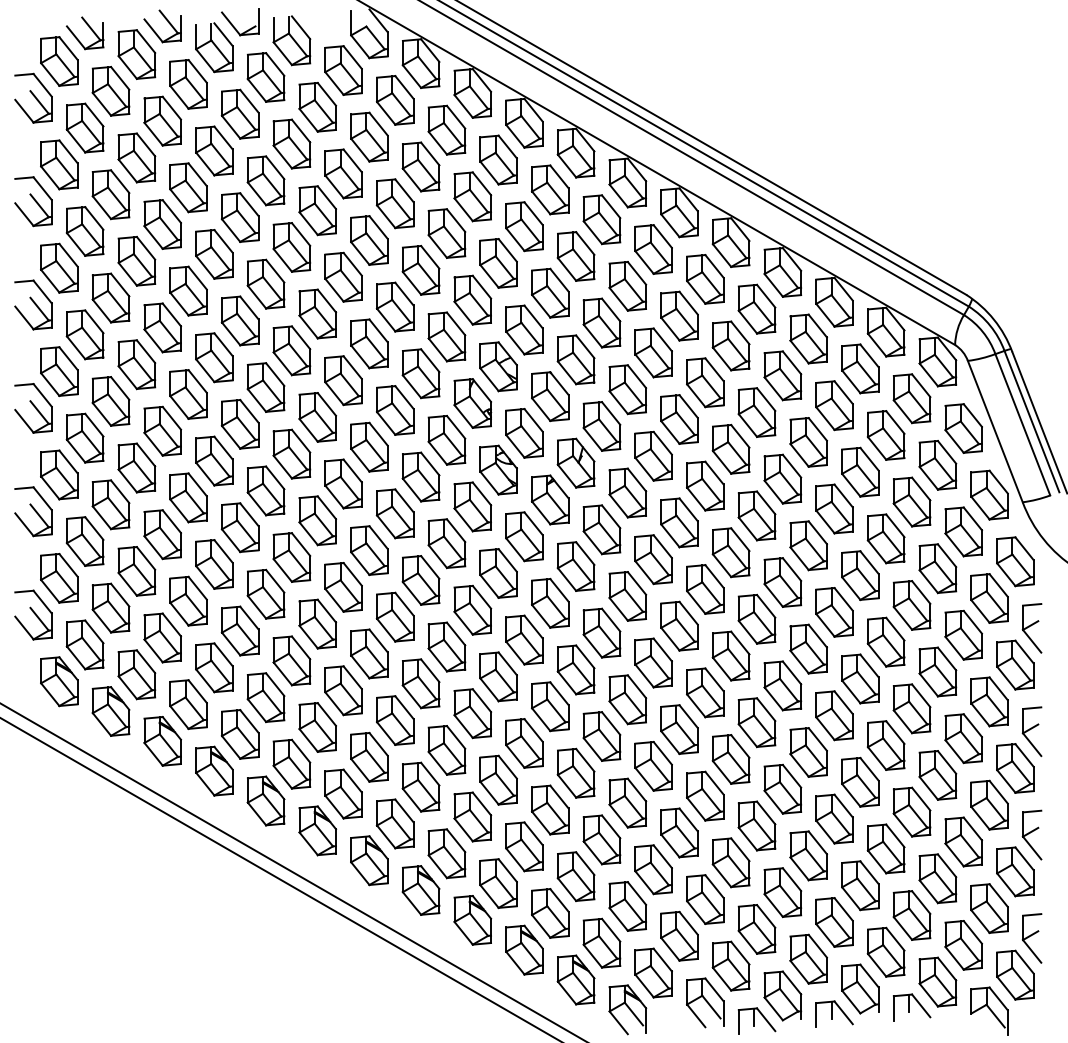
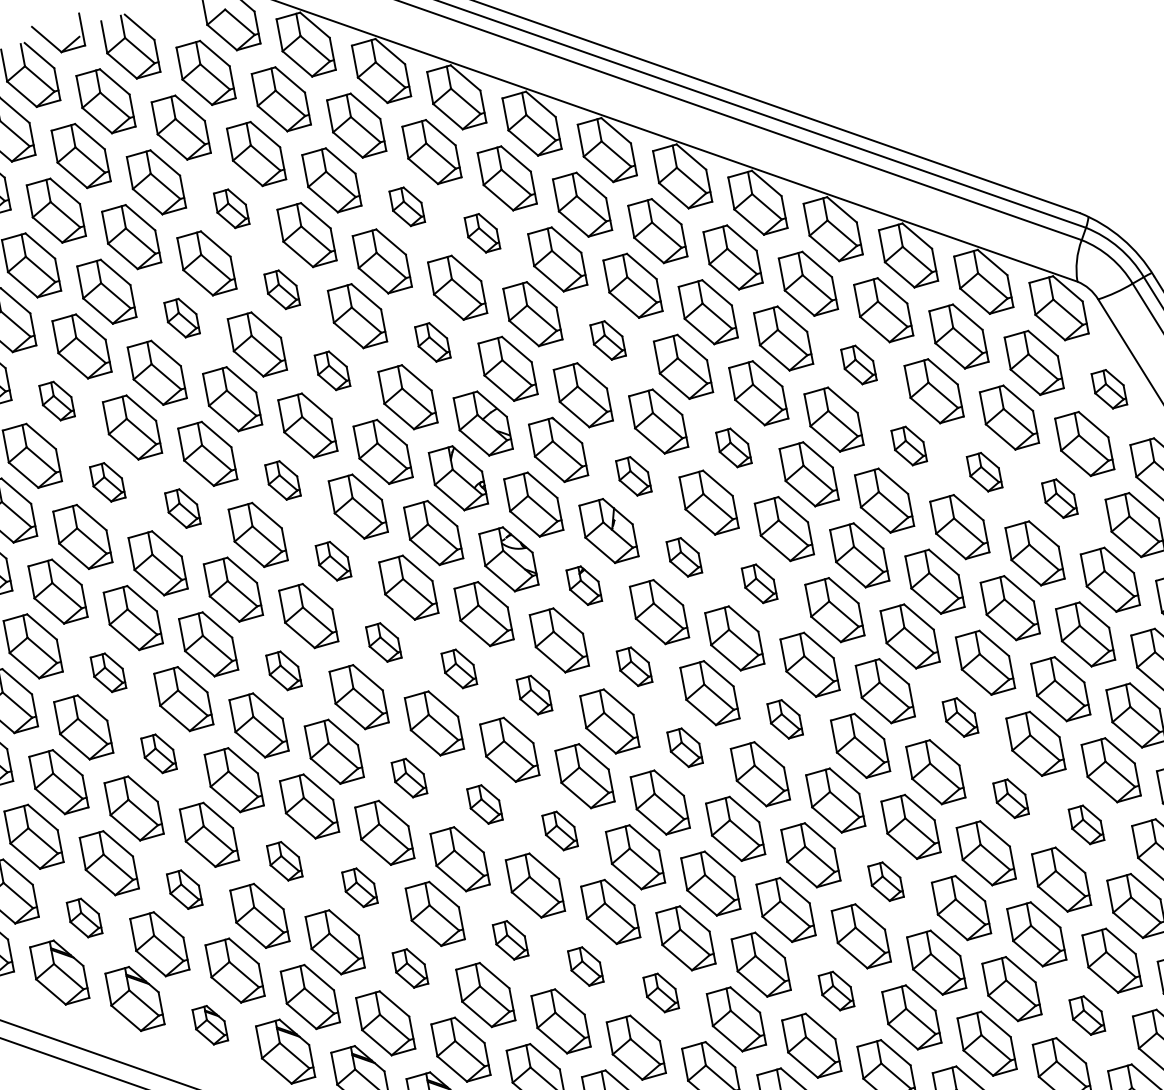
part: (343, 173) -> (231, 208), size x0.6
part: (472, 196) -> (406, 206), size x0.6
part: (524, 226) -> (482, 232), size x0.6
part: (369, 240) -> (282, 289), size x0.6
part: (291, 247) -> (181, 318), size x0.6
part: (188, 290) -> (56, 400), size x0.6
part: (472, 299) -> (432, 341), size x0.6
part: (394, 306) -> (331, 370), size x0.6
part: (601, 322) -> (607, 339), size x0.6
part: (214, 357) -> (107, 481), size x0.6
part: (782, 375) -> (858, 364), size x0.6
part: (343, 380) -> (282, 480), size x0.6
part: (265, 387) -> (182, 508), size x0.6
part: (679, 419) -> (733, 447), size x0.6
part: (601, 426) -> (633, 476), size x0.6
part: (963, 428) -> (1109, 389), size x0.6
part: (808, 442) -> (909, 446), size x0.6
part: (369, 446) -> (333, 560), size x0.6
part: (860, 471) -> (984, 471), size x0.6
part: (627, 492) -> (683, 556), size x0.6
part: (188, 497) -> (108, 672), size x0.6
part: (550, 499) -> (584, 585), size x0.6
part: (911, 501) -> (1059, 498), size x0.6
part: (394, 513) -> (382, 642), size x0.6
part: (317, 520) -> (283, 670), size x0.6
part: (679, 522) -> (759, 583), size x0.6
part: (446, 543) -> (458, 668), size x0.6
part: (214, 564) -> (159, 753), size x0.6
part: (575, 566) -> (633, 666), size x0.6
part: (498, 573) -> (534, 695), size x0.6
part: (394, 616) -> (408, 777), size x0.6
part: (679, 625) -> (785, 718), size x0.6
part: (601, 632) -> (684, 747), size x0.6
part: (446, 646) -> (484, 803), size x0.6
part: (808, 648) -> (960, 716), size x0.6
part: (291, 660) -> (284, 860), size x0.6
part: (214, 667) -> (184, 889), size x0.6
part: (136, 674) -> (83, 917), size x0.6
part: (498, 676) -> (559, 830), size x0.6
part: (343, 690) -> (359, 887), size x0.6
part: (834, 715) -> (1011, 798), size x0.6
part: (886, 745) -> (1086, 824), size x0.6
part: (446, 750) -> (510, 940), size x0.6
part: (369, 756) -> (410, 967), size x0.6
part: (730, 759) -> (885, 881), size x0.6
part: (214, 770) -> (210, 1024), size x0.6
part: (498, 779) -> (585, 965), size x0.6
part: (550, 809) -> (661, 992), size x0.6
part: (679, 832) -> (836, 990), size x0.6
part: (860, 885) -> (1087, 1015), size x0.6

